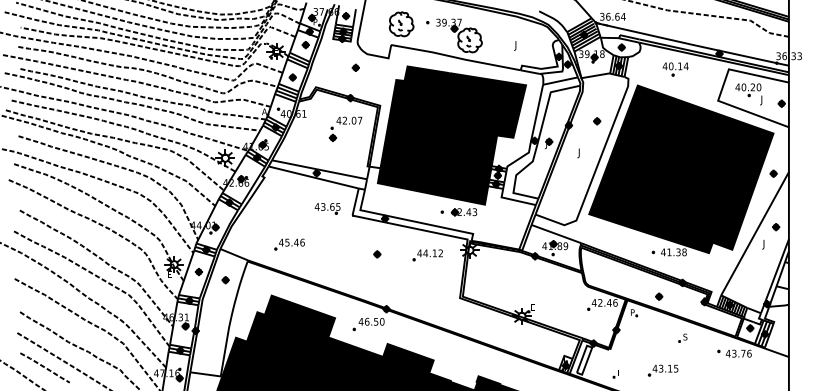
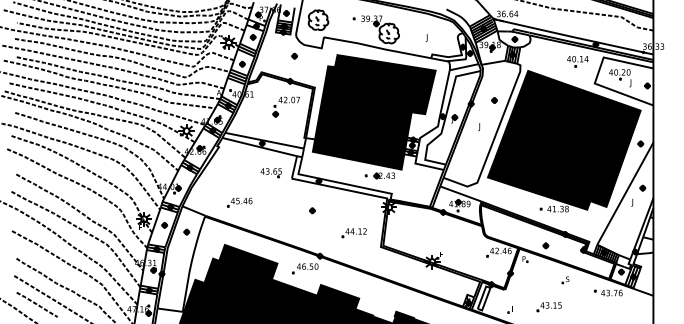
part: (401, 24) -> (318, 20), moved
part: (675, 69) -> (577, 61), moved
part: (427, 255) -> (354, 233), moved

